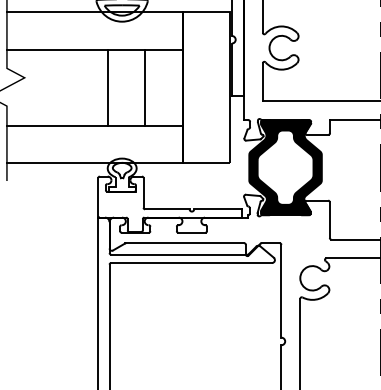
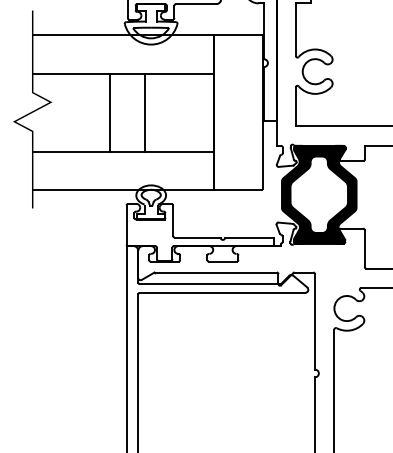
line: (107, 87) -> (110, 112), moved
line: (145, 87) -> (145, 112), moved

